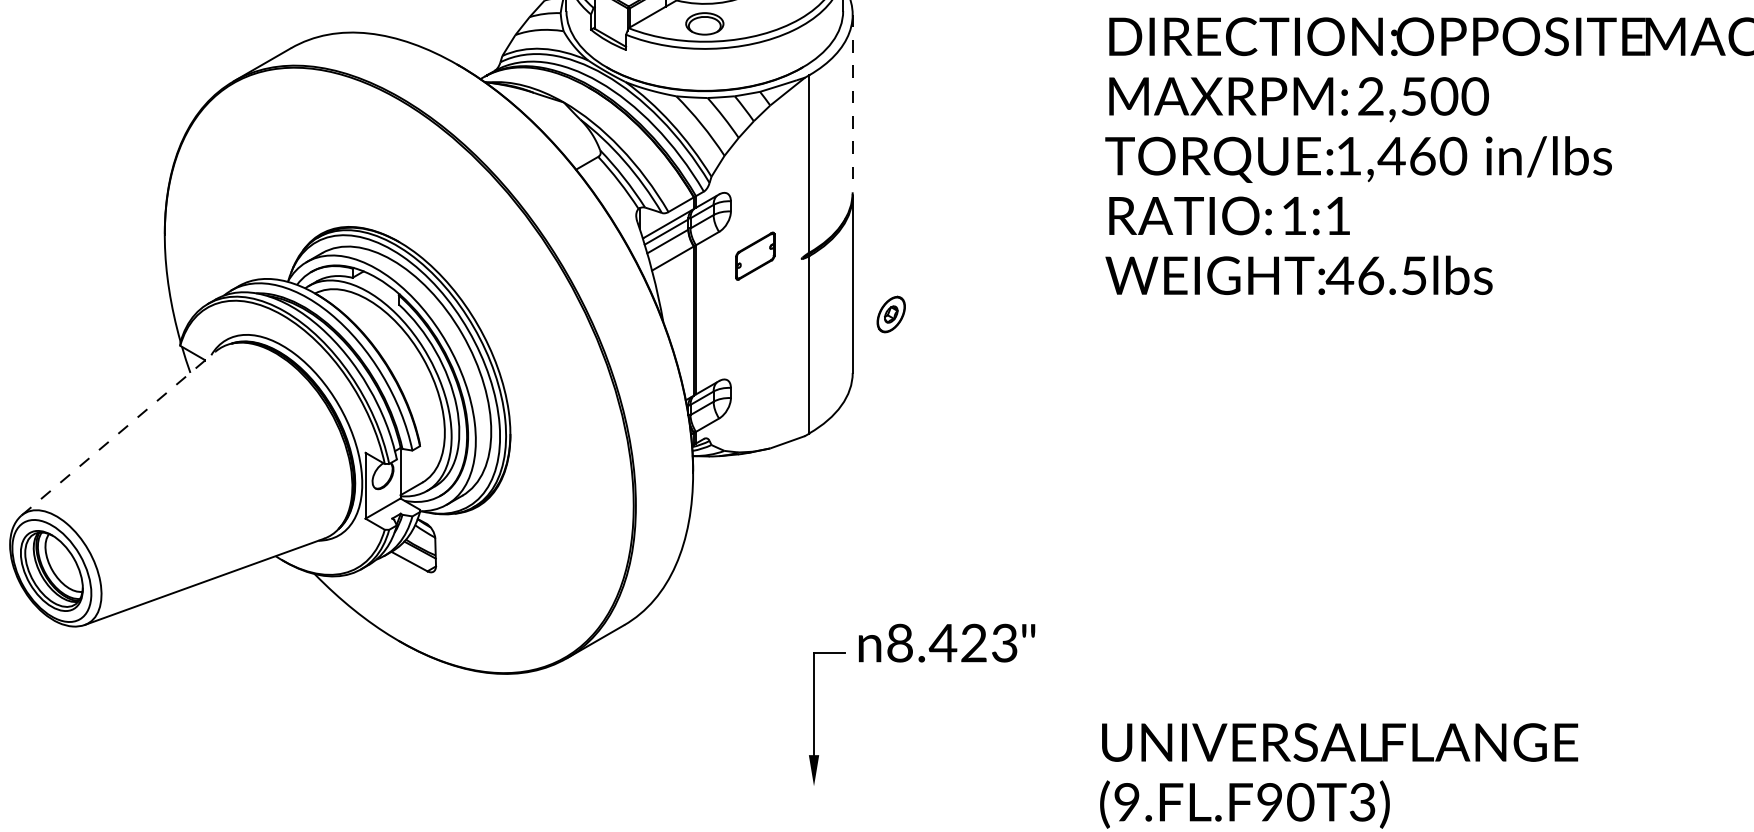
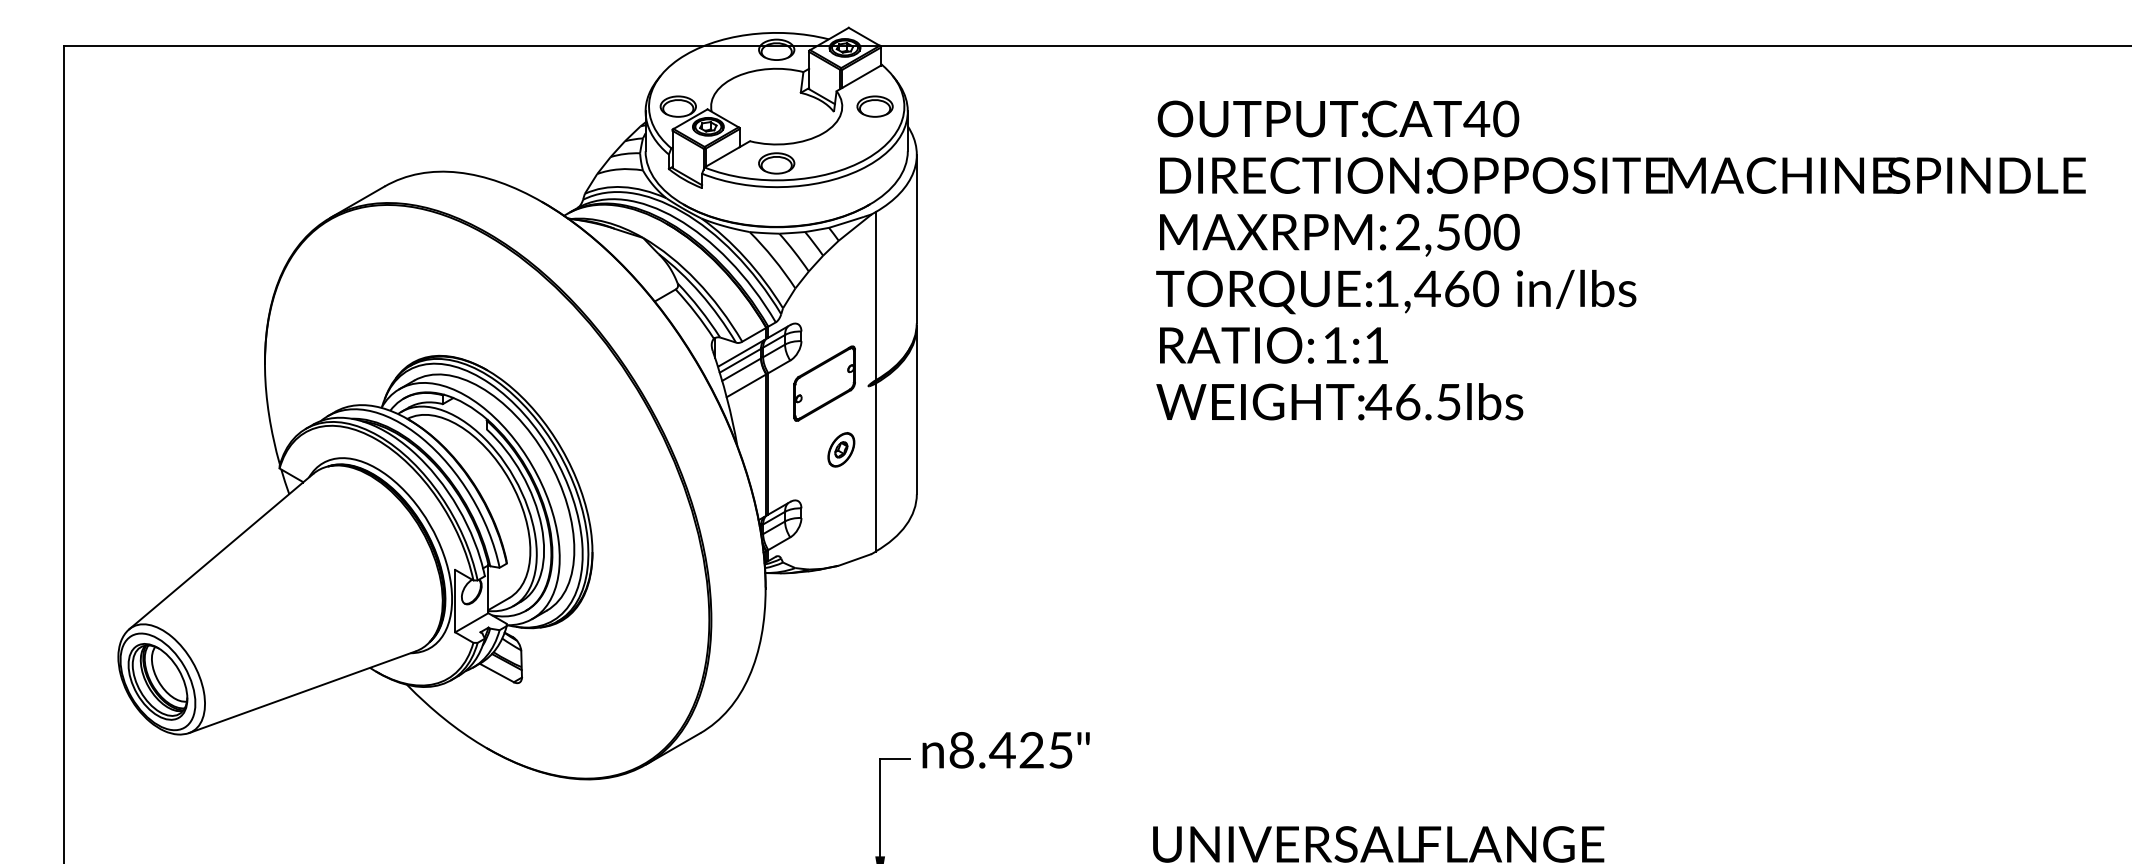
line: (852, 104) -> (916, 239), dashed -> solid
part: (755, 256) -> (824, 383), size x1.67
part: (891, 314) -> (841, 449), moved
line: (118, 433) -> (221, 551), dashed -> solid
text: (1004, 643) -> (1060, 750), 8.423 -> 8.425

